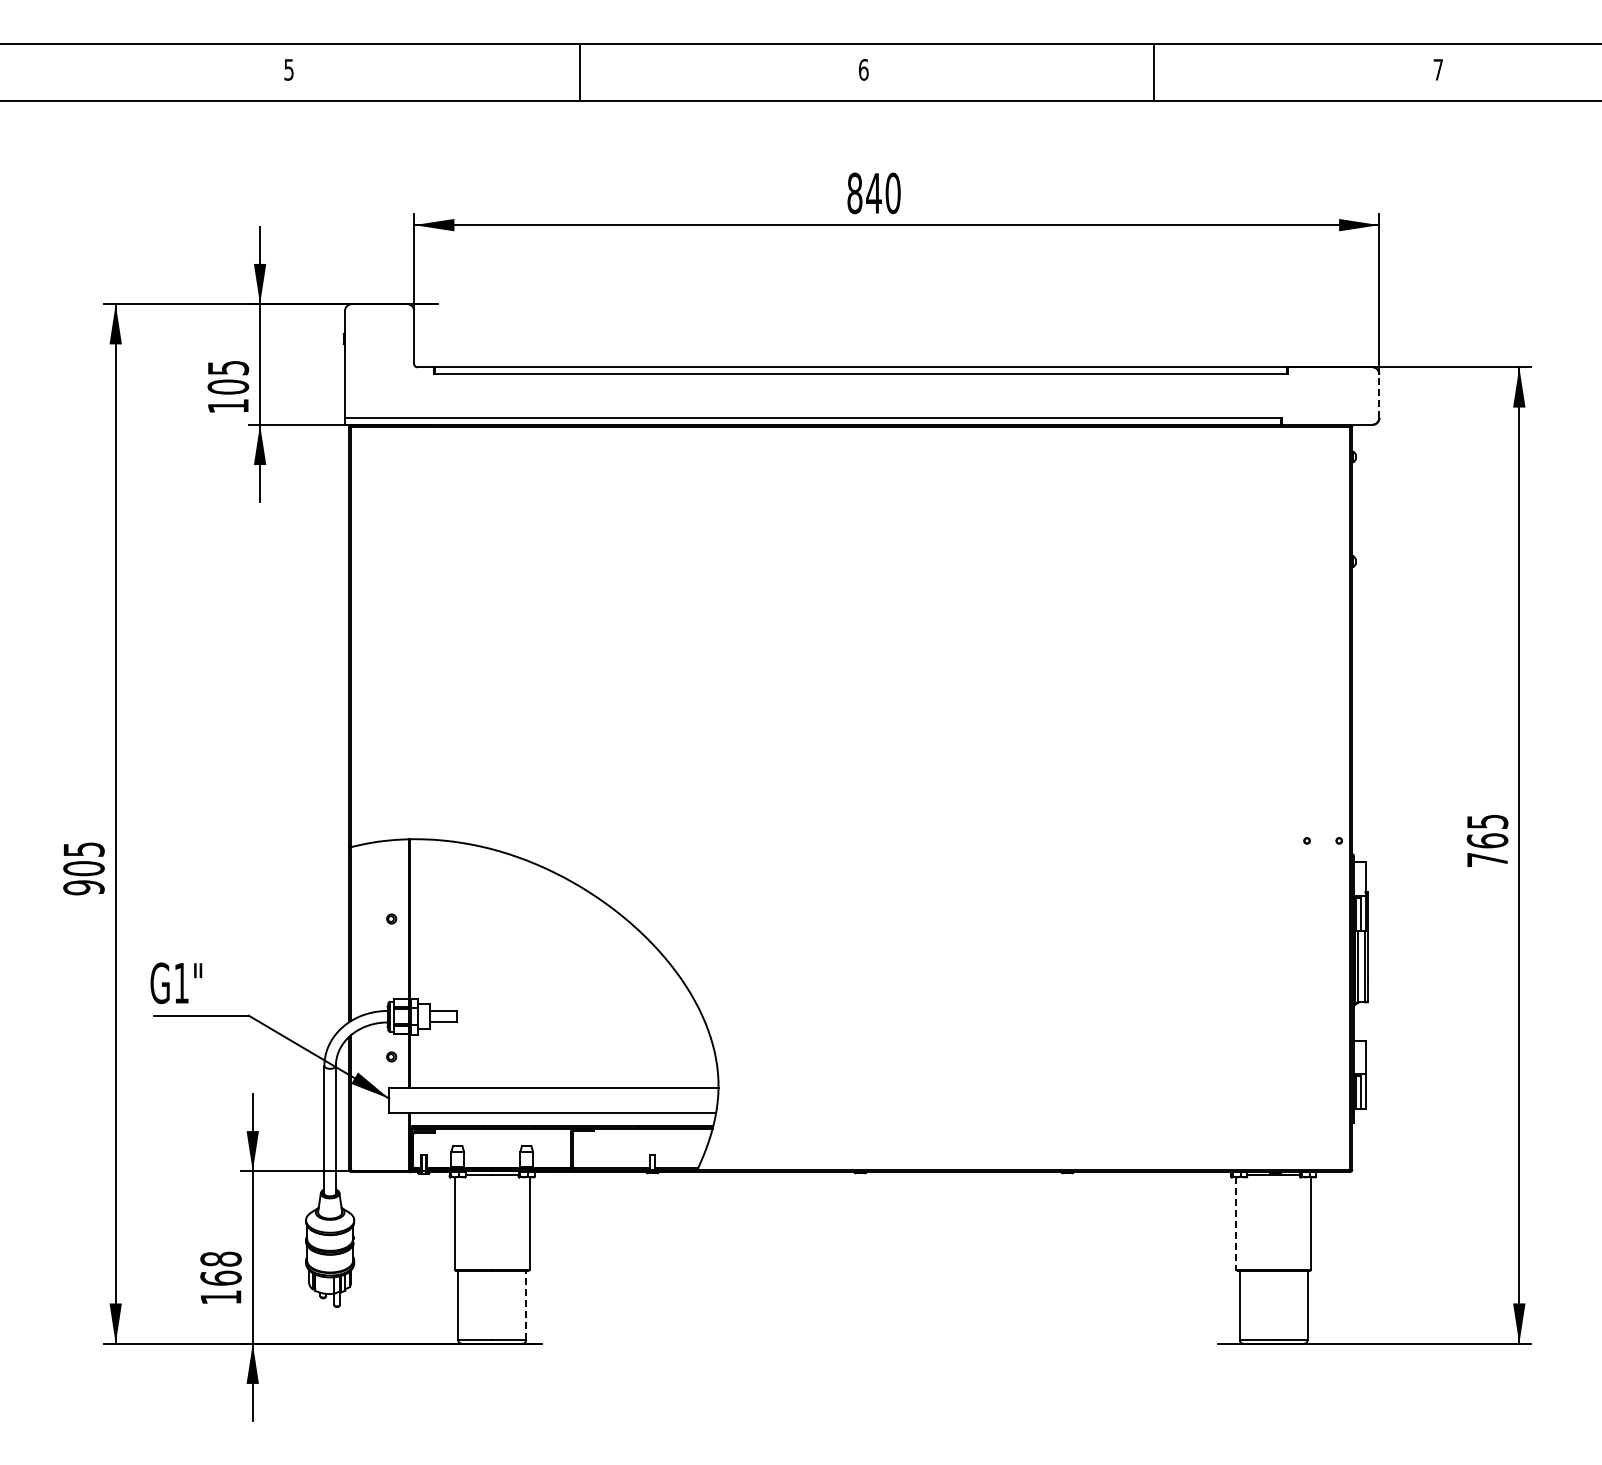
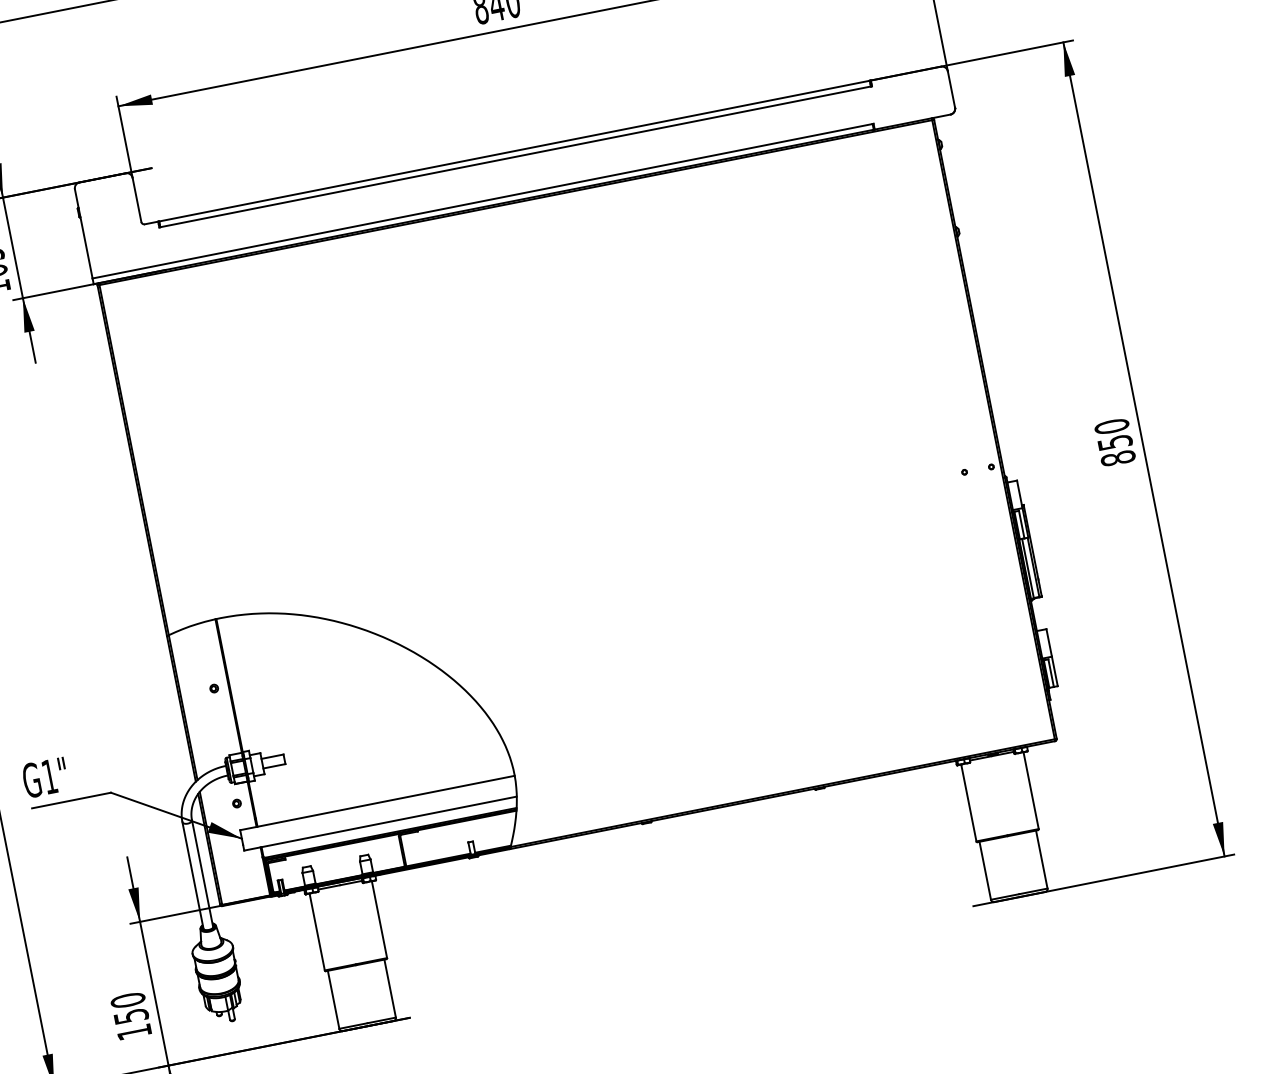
line: (1379, 396) -> (951, 89), dashed -> solid
text: (1487, 840) -> (1115, 442), 765 -> 850
line: (1236, 1223) -> (968, 802), dashed -> solid
text: (220, 1268) -> (129, 1008), 168 -> 150
line: (526, 1305) -> (390, 988), dashed -> solid

